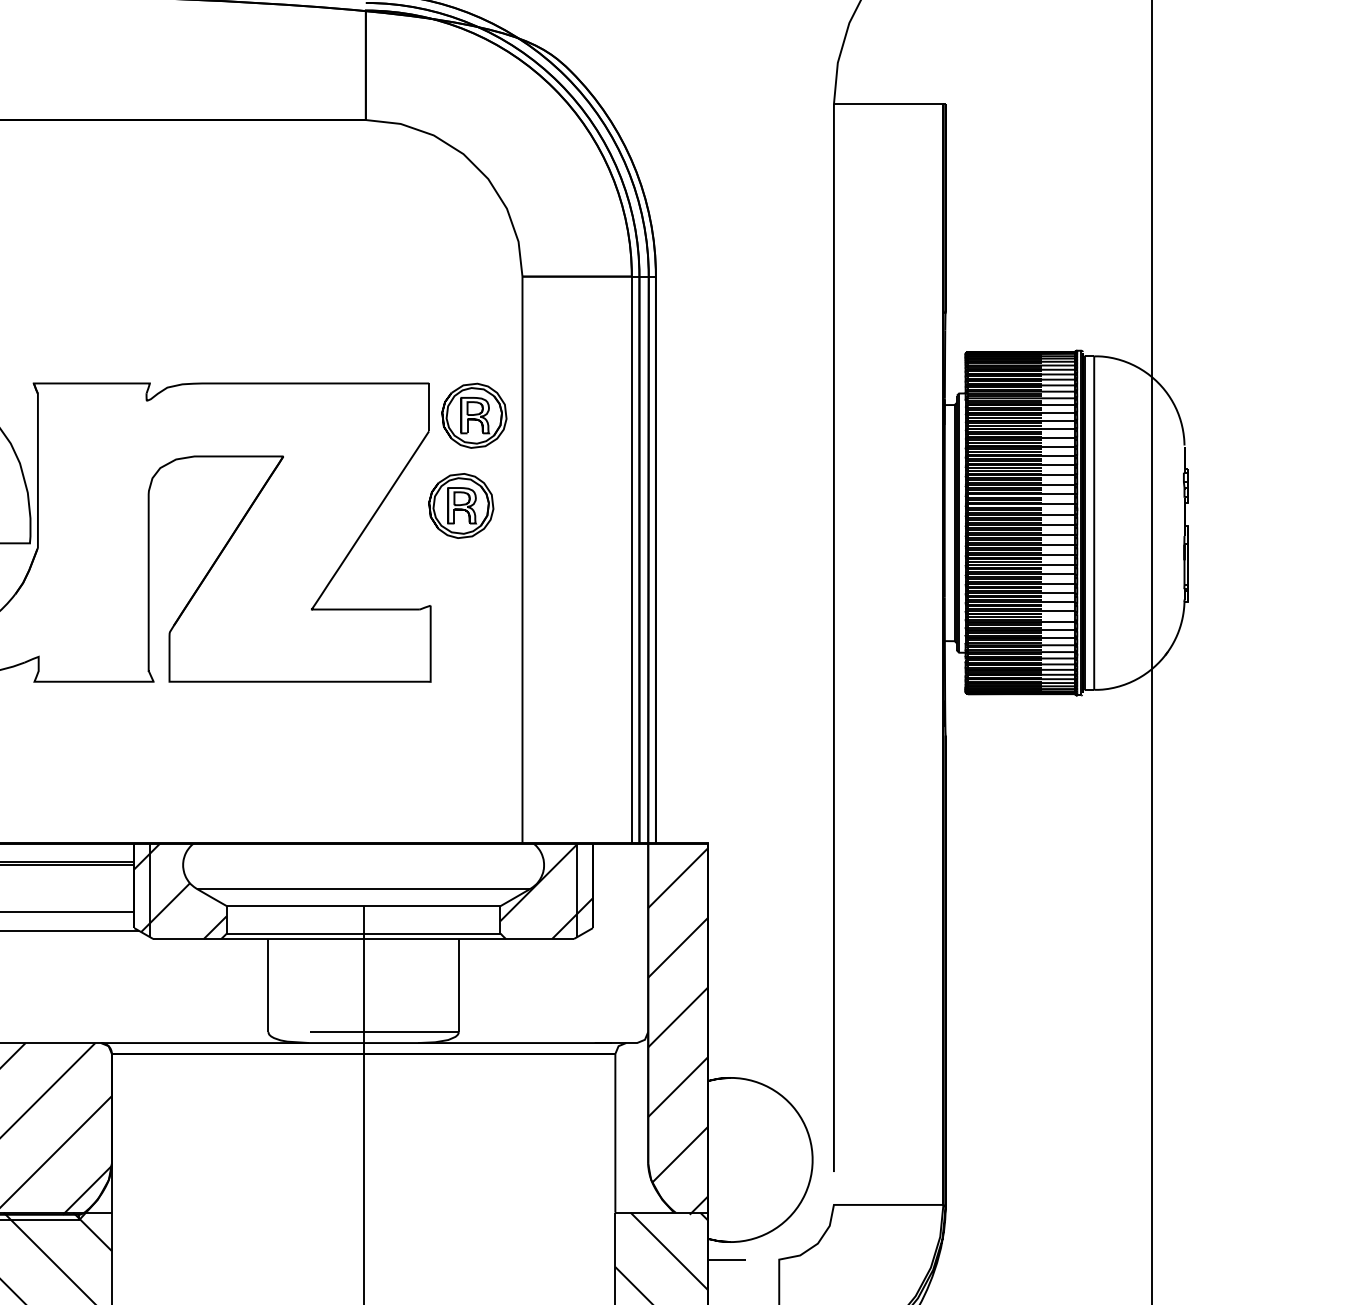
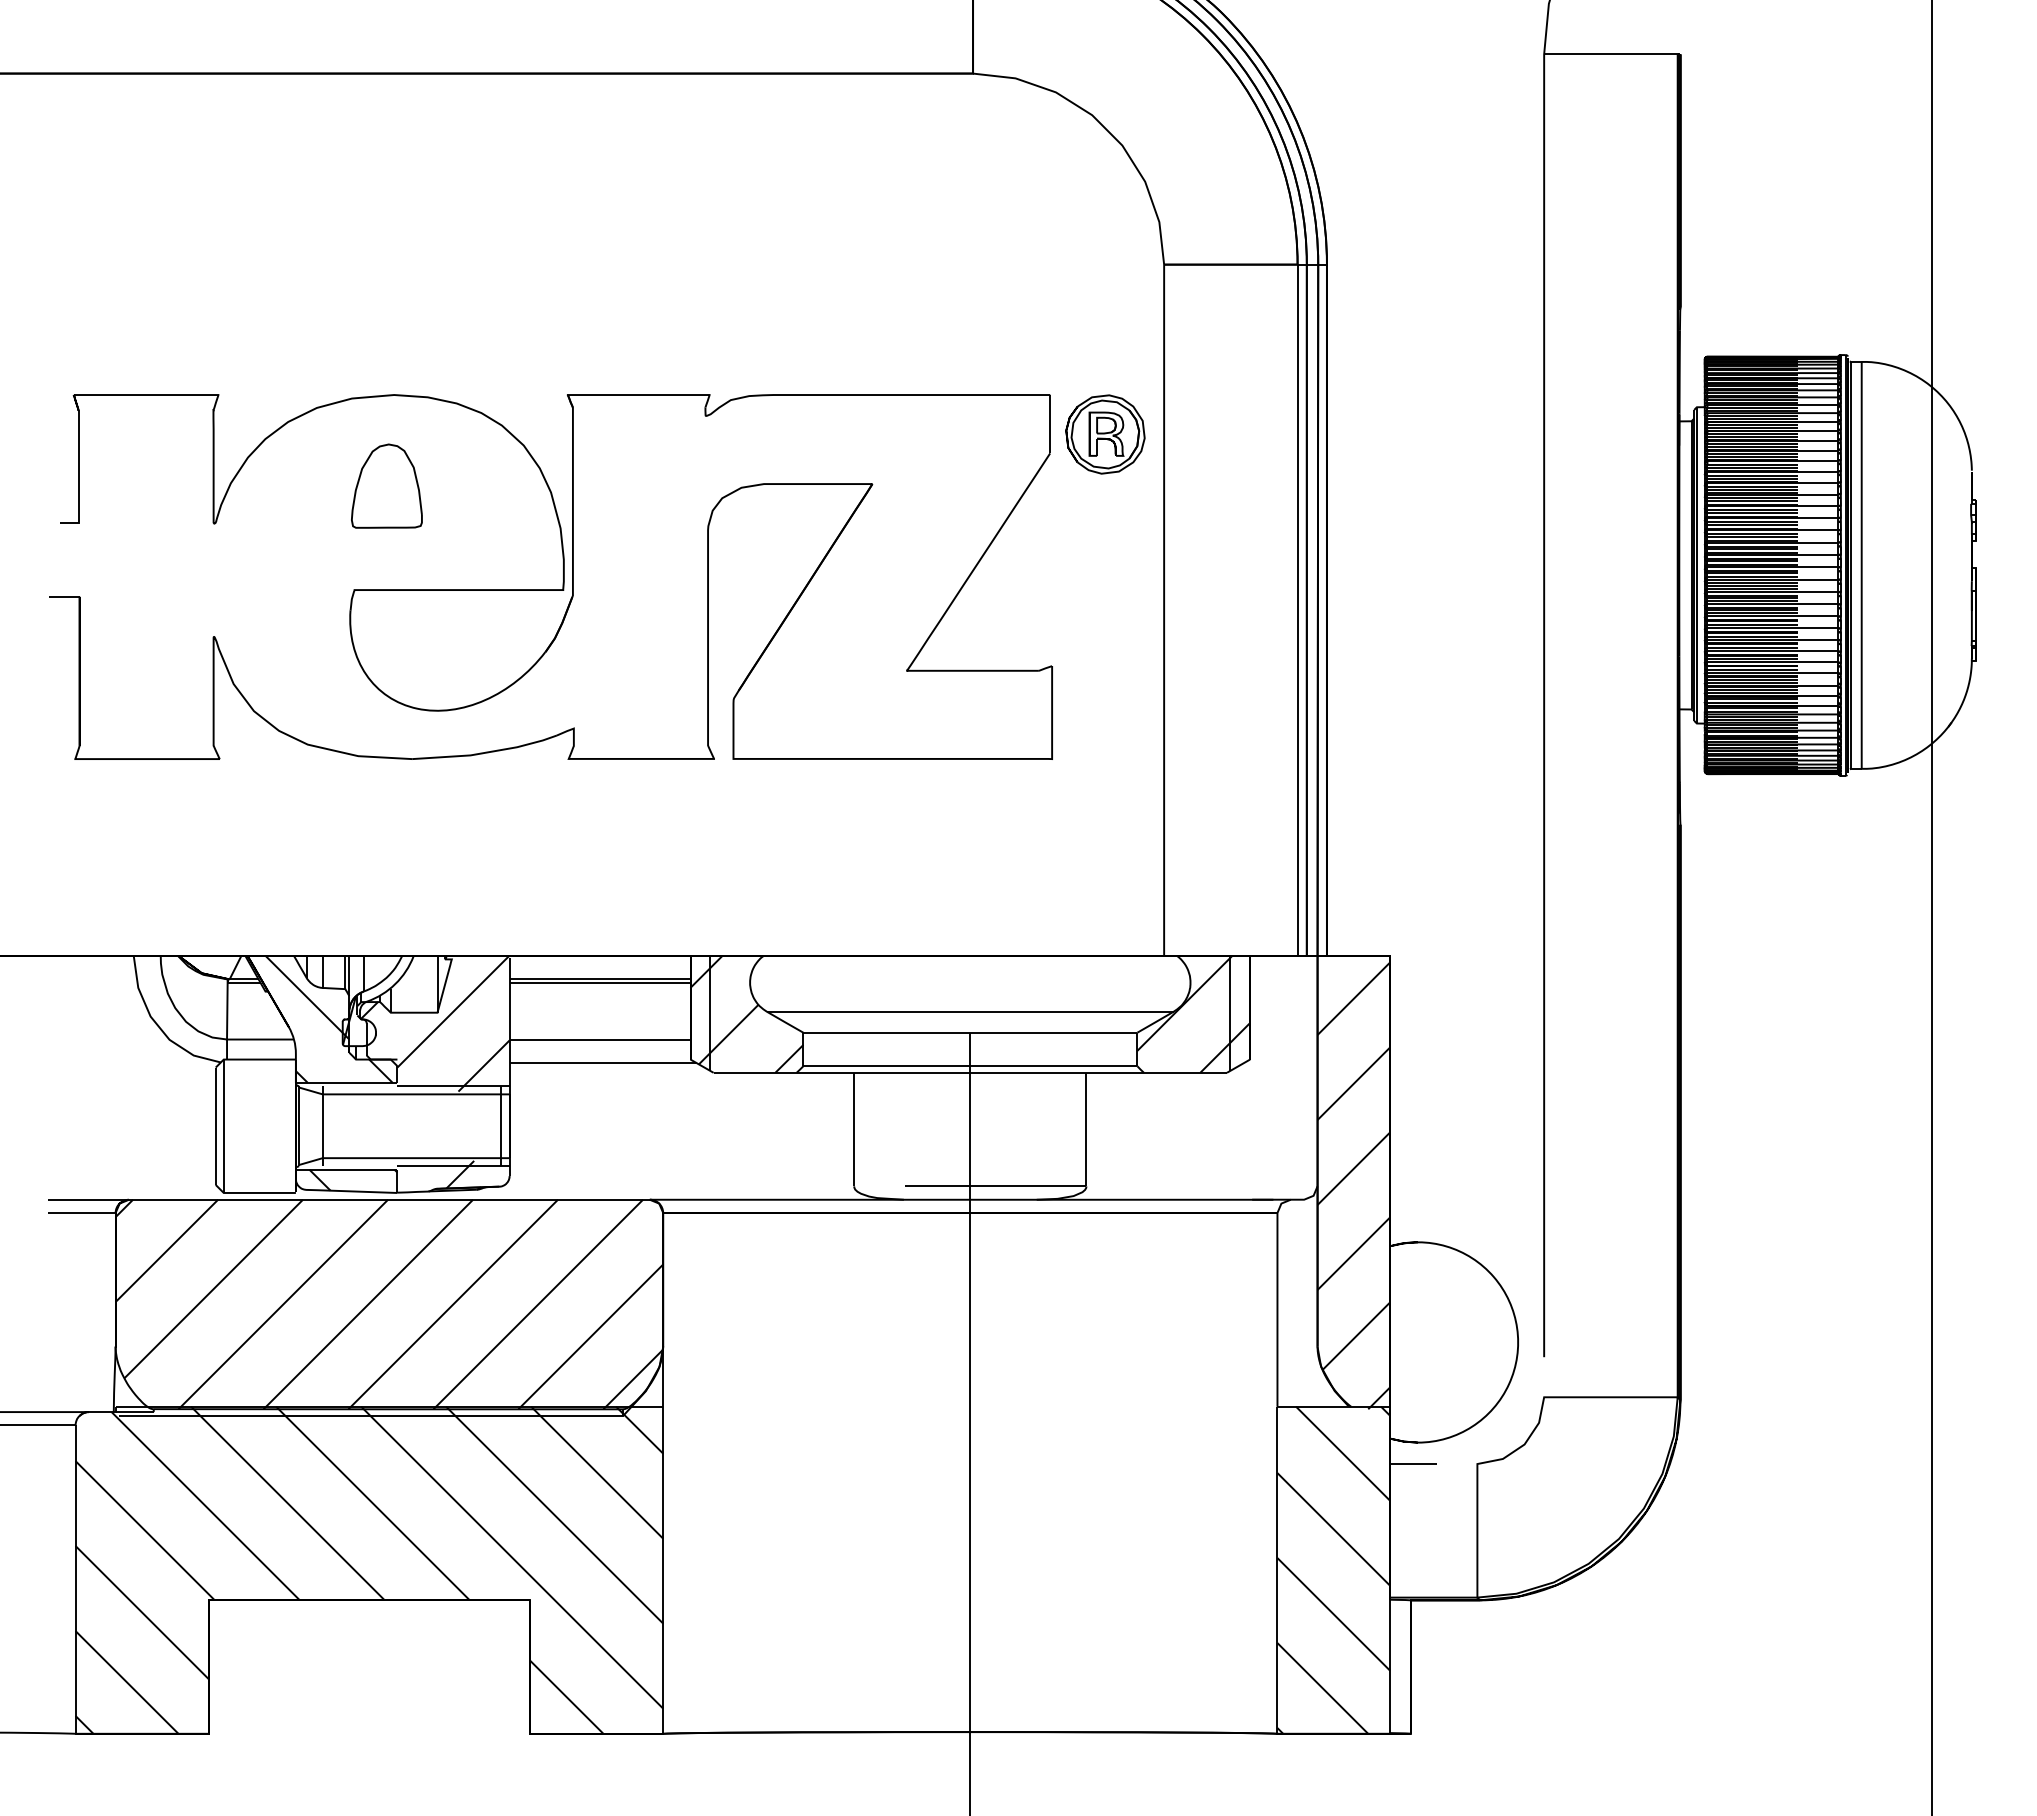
part: (461, 505) -> (1089, 544), removed

